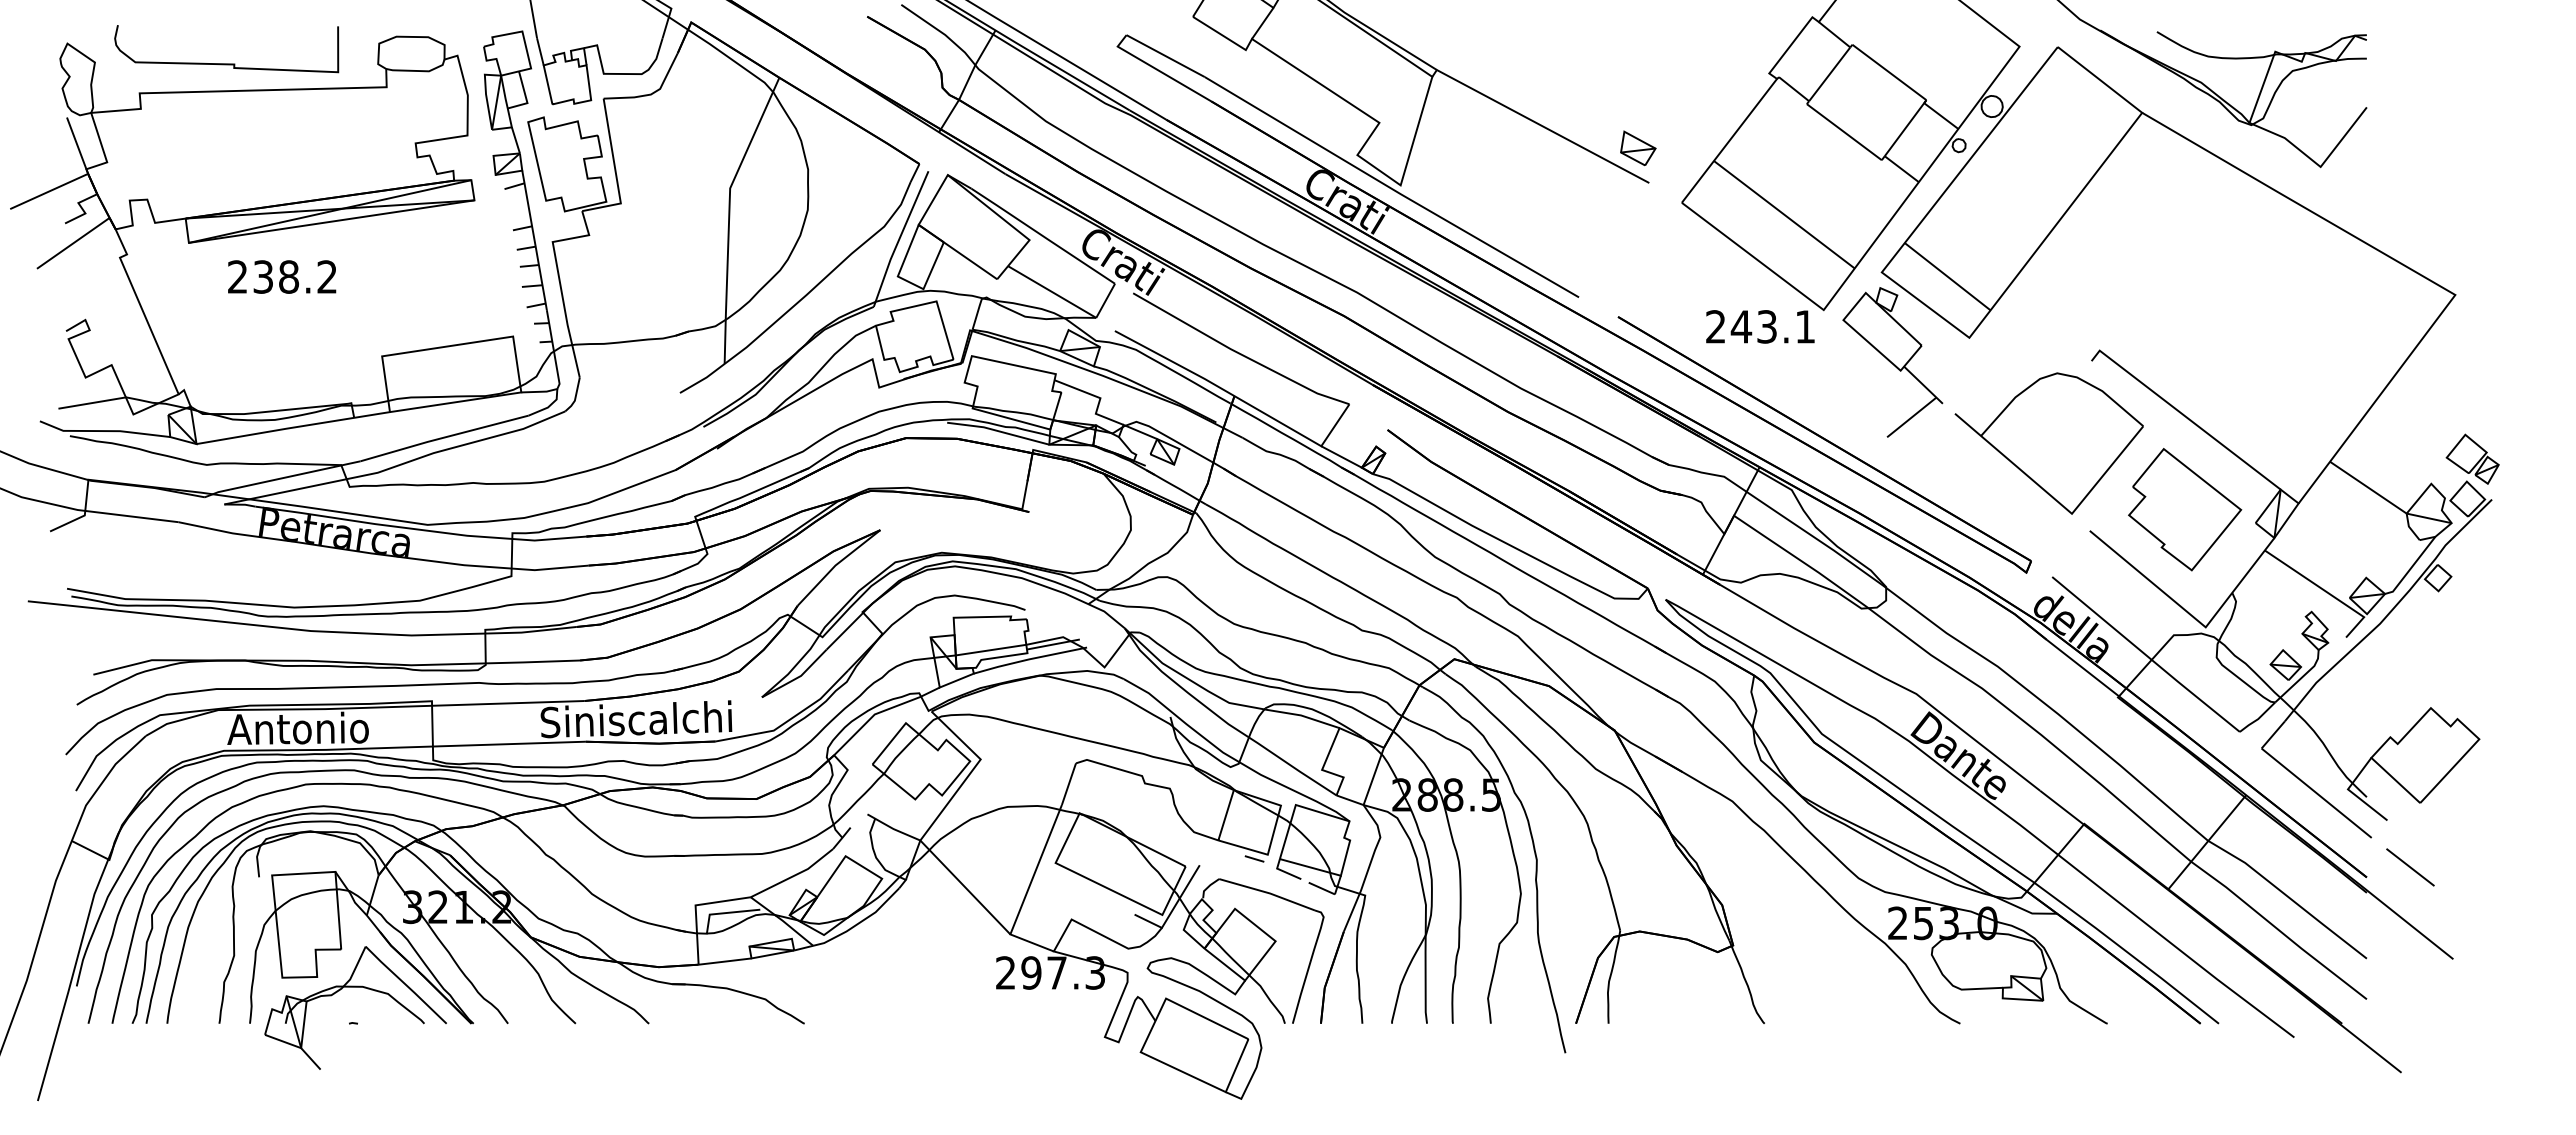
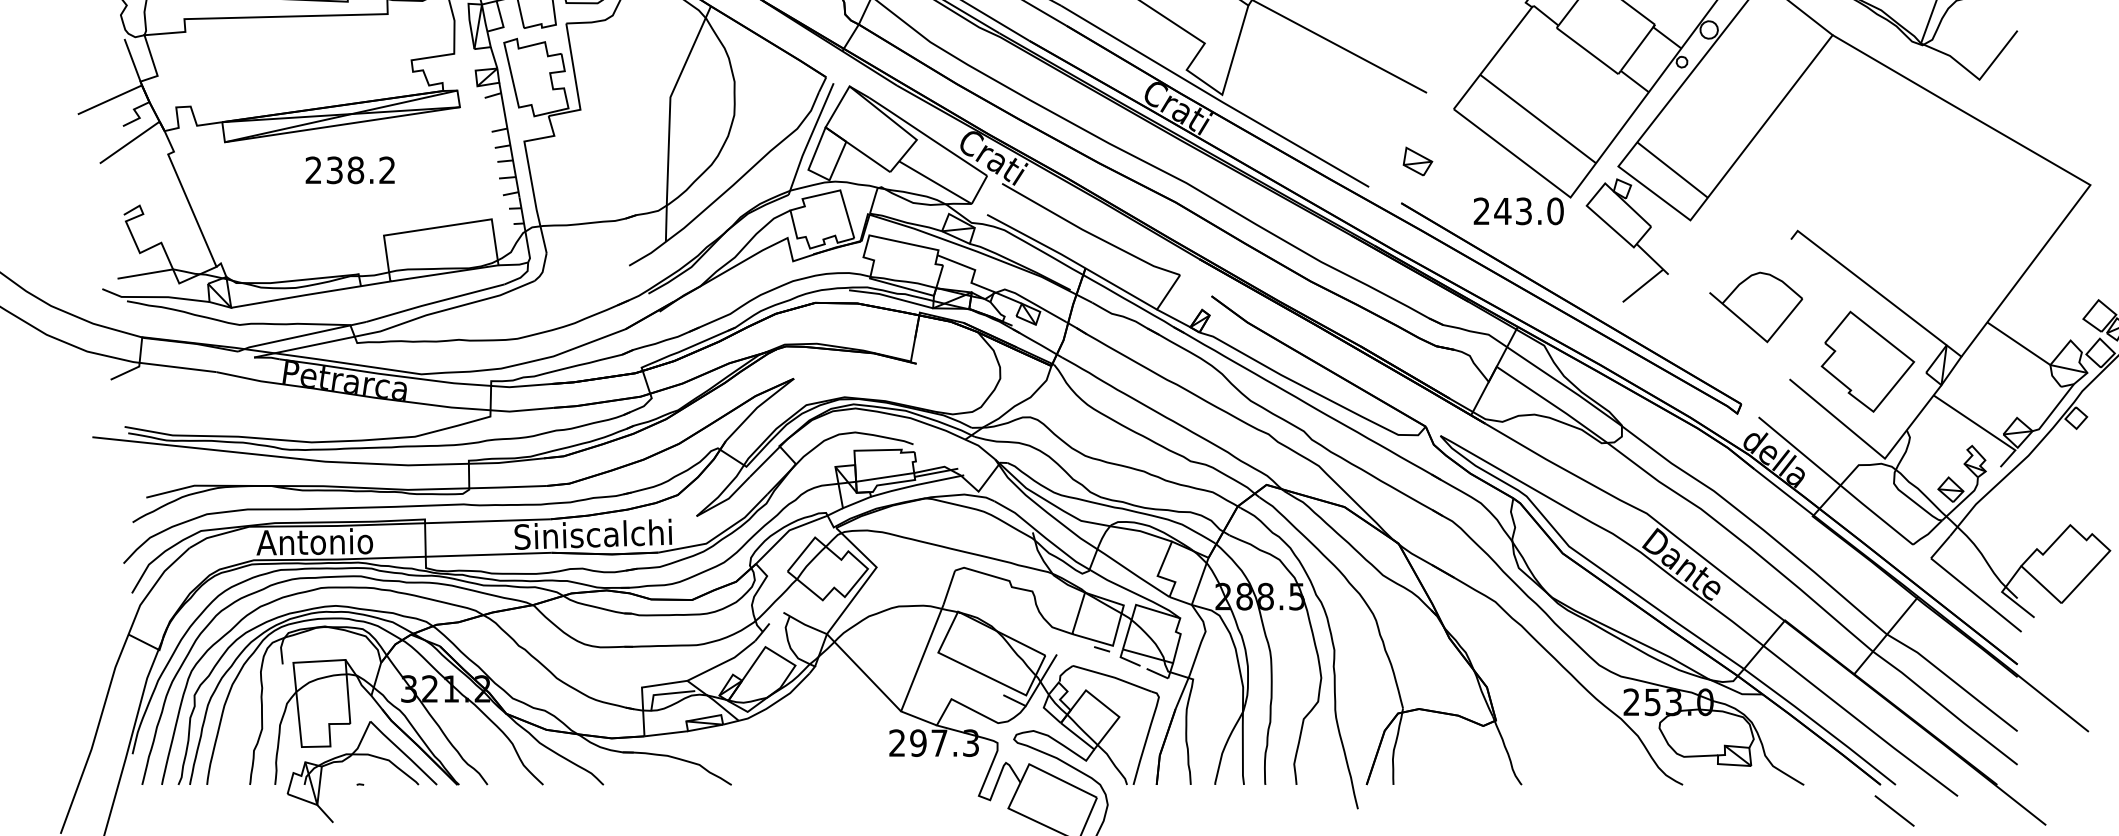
part: (1638, 148) -> (1418, 161), moved
text: (282, 276) -> (350, 169), moved
text: (1805, 326) -> (1555, 211), 243.1 -> 243.0
part: (2048, 443) -> (1755, 307), size x0.6
line: (2410, 867) -> (1894, 811), moved

